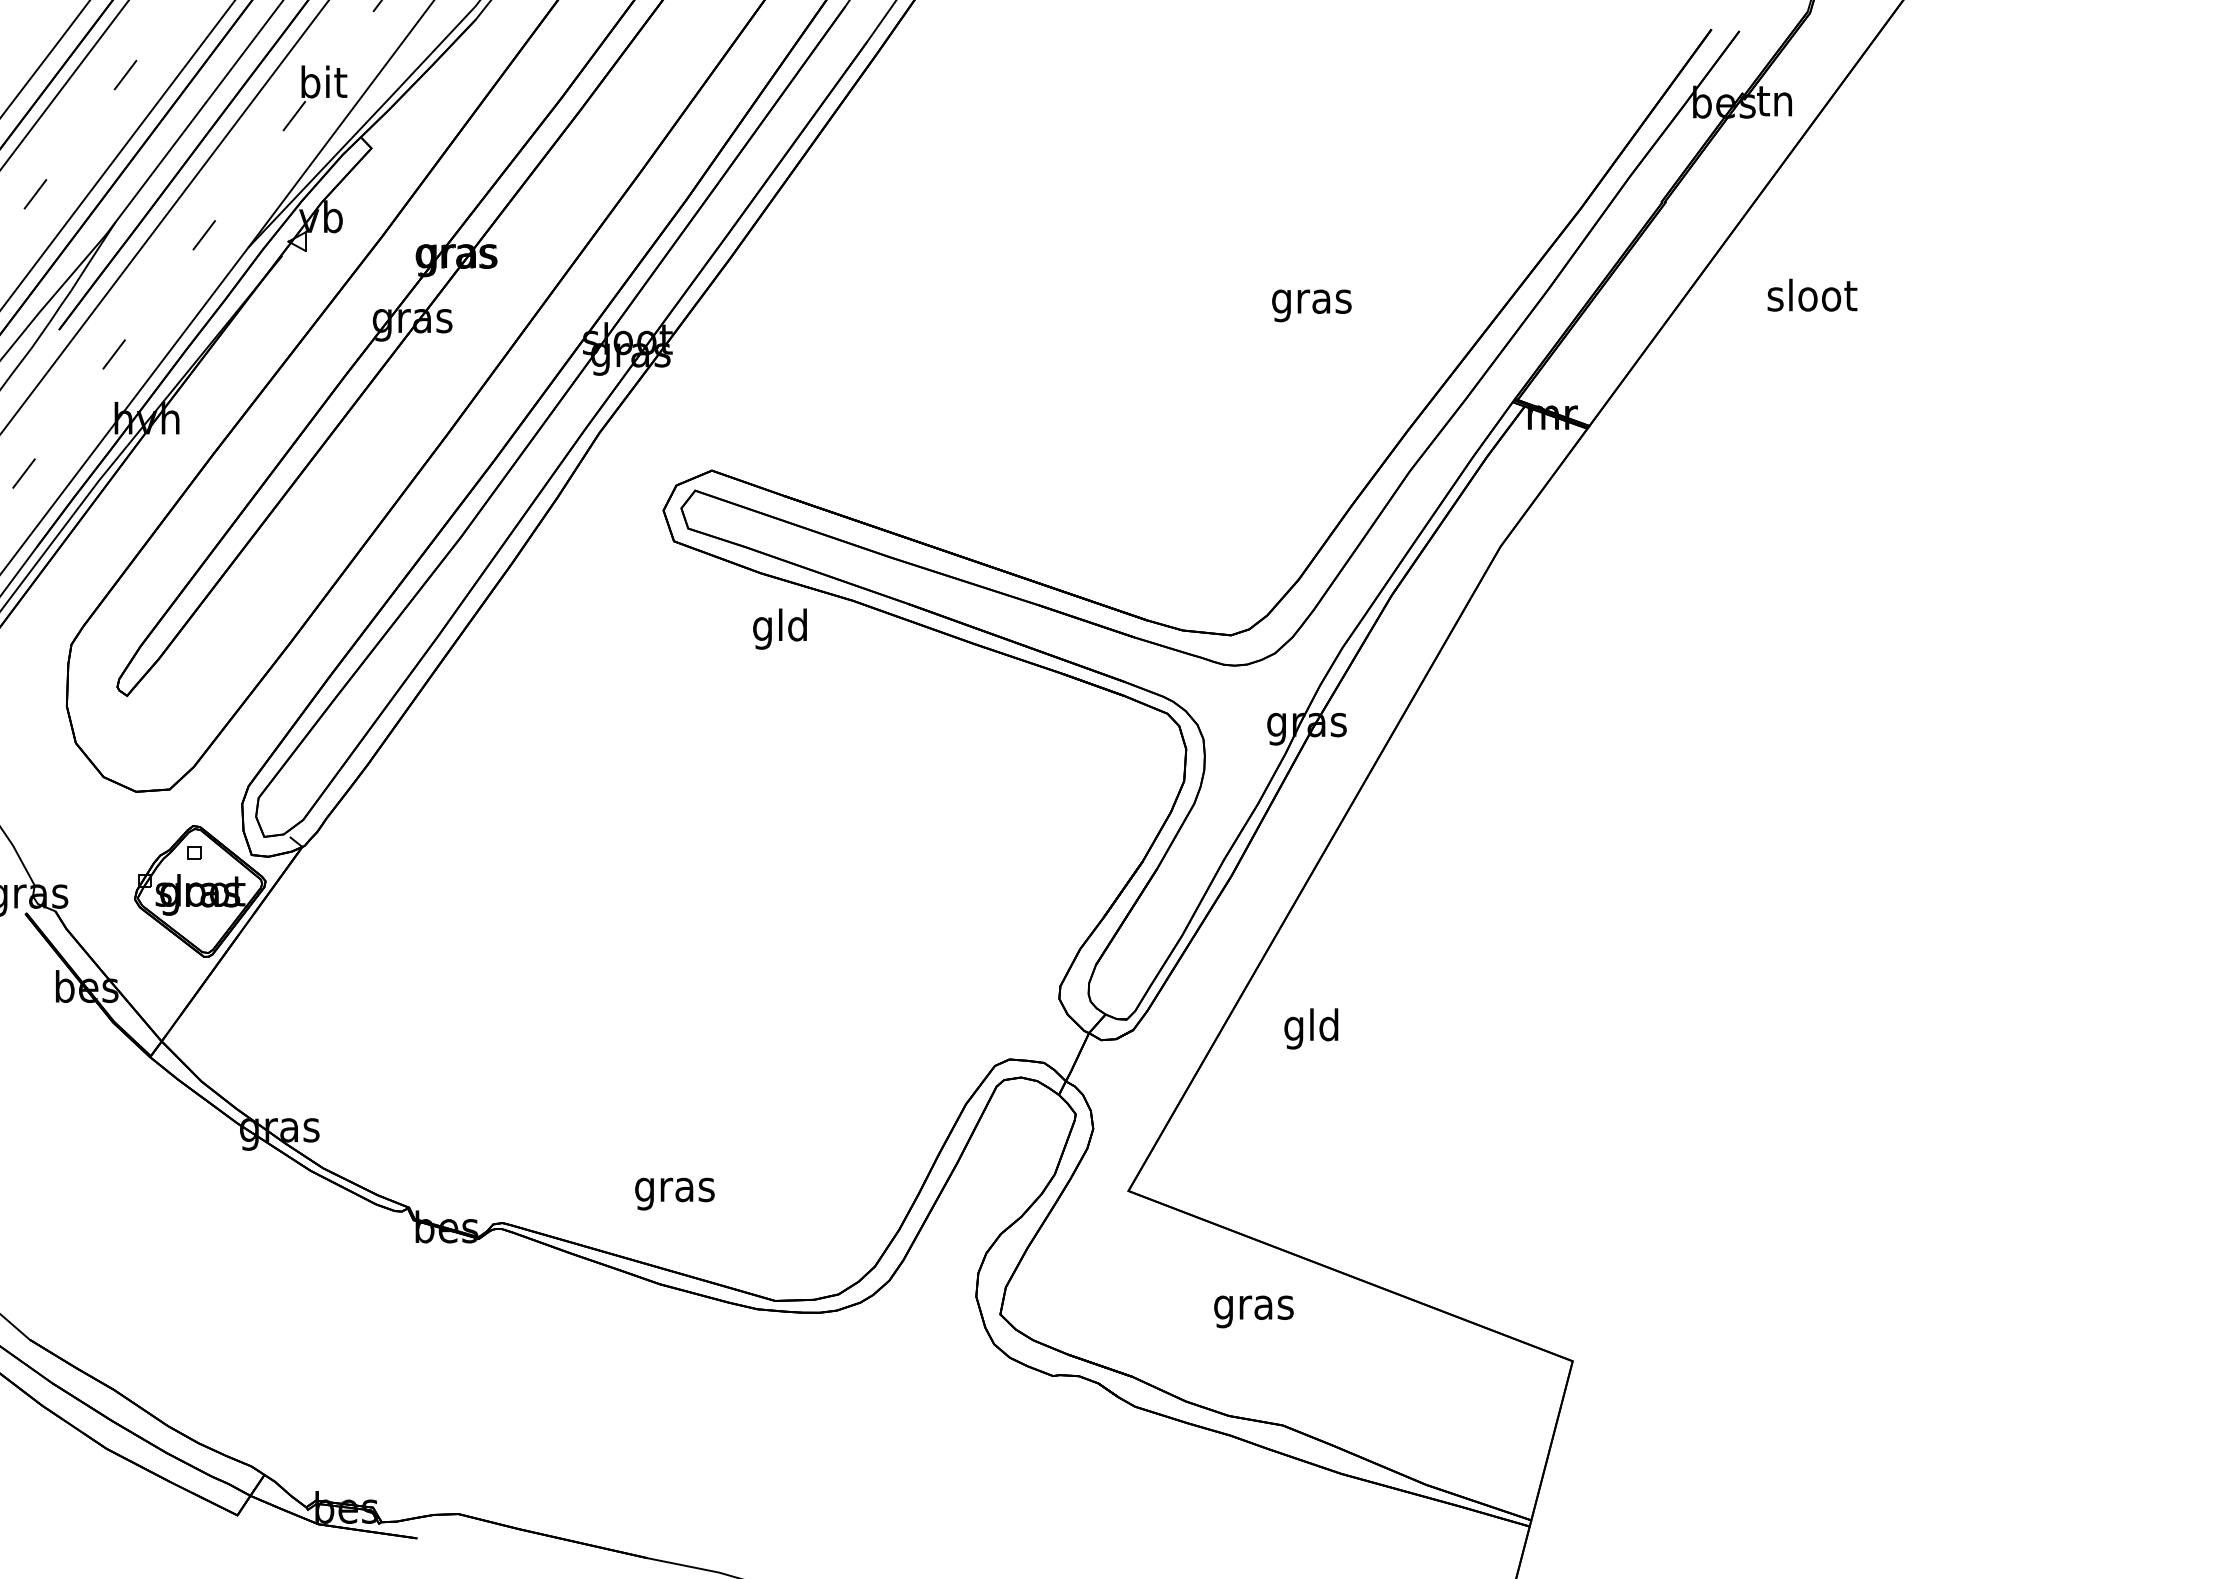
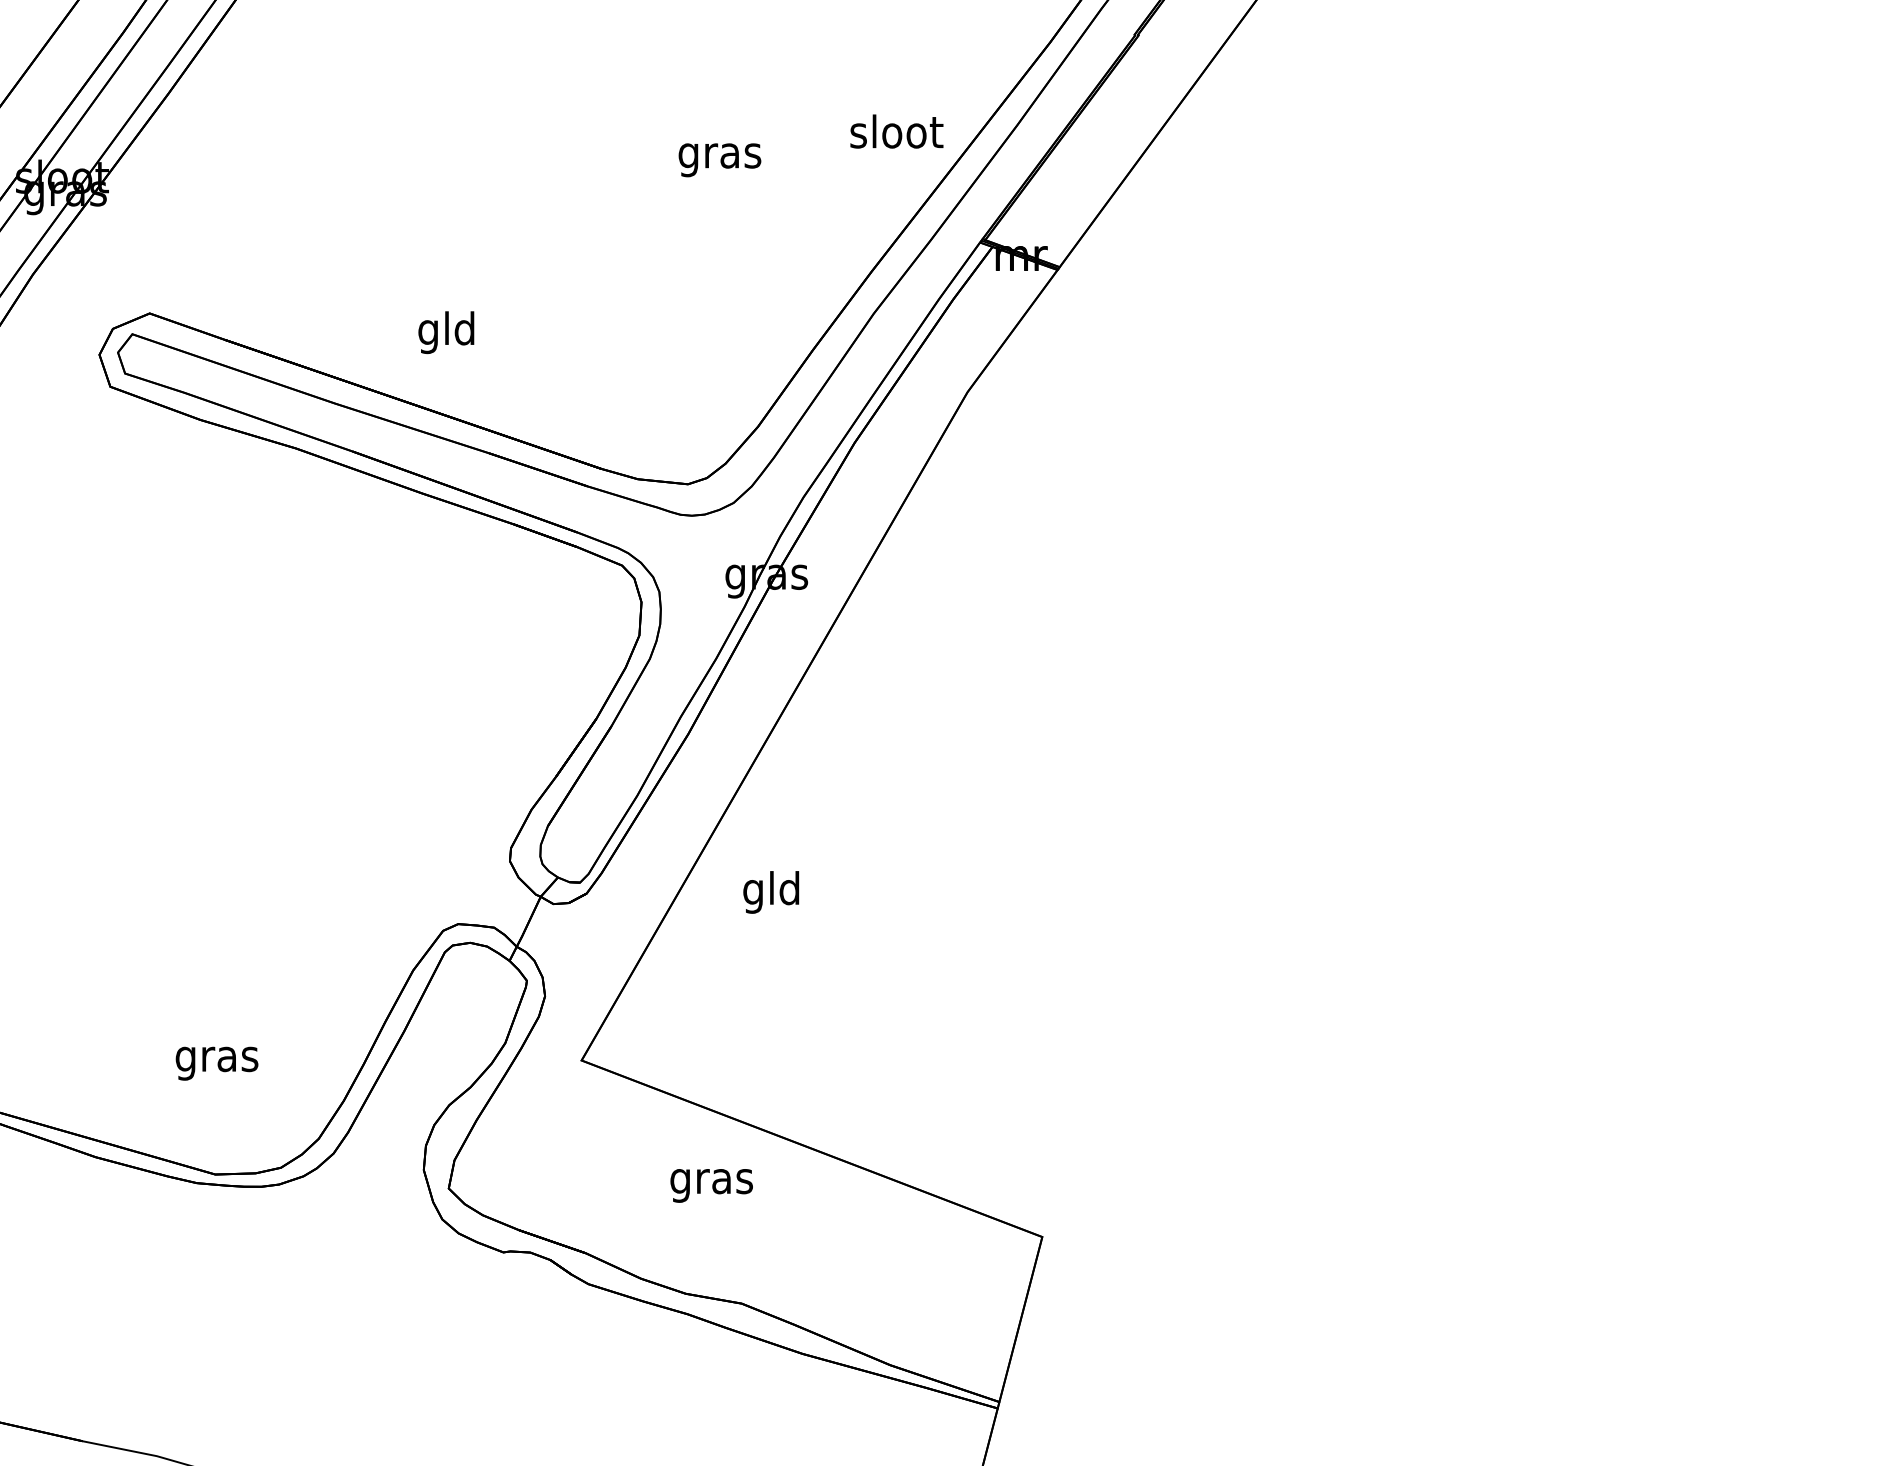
text: (1812, 294) -> (896, 130), moved
text: (1311, 305) -> (719, 159), moved
text: (779, 628) -> (445, 332), moved
text: (674, 1193) -> (216, 1063), moved

